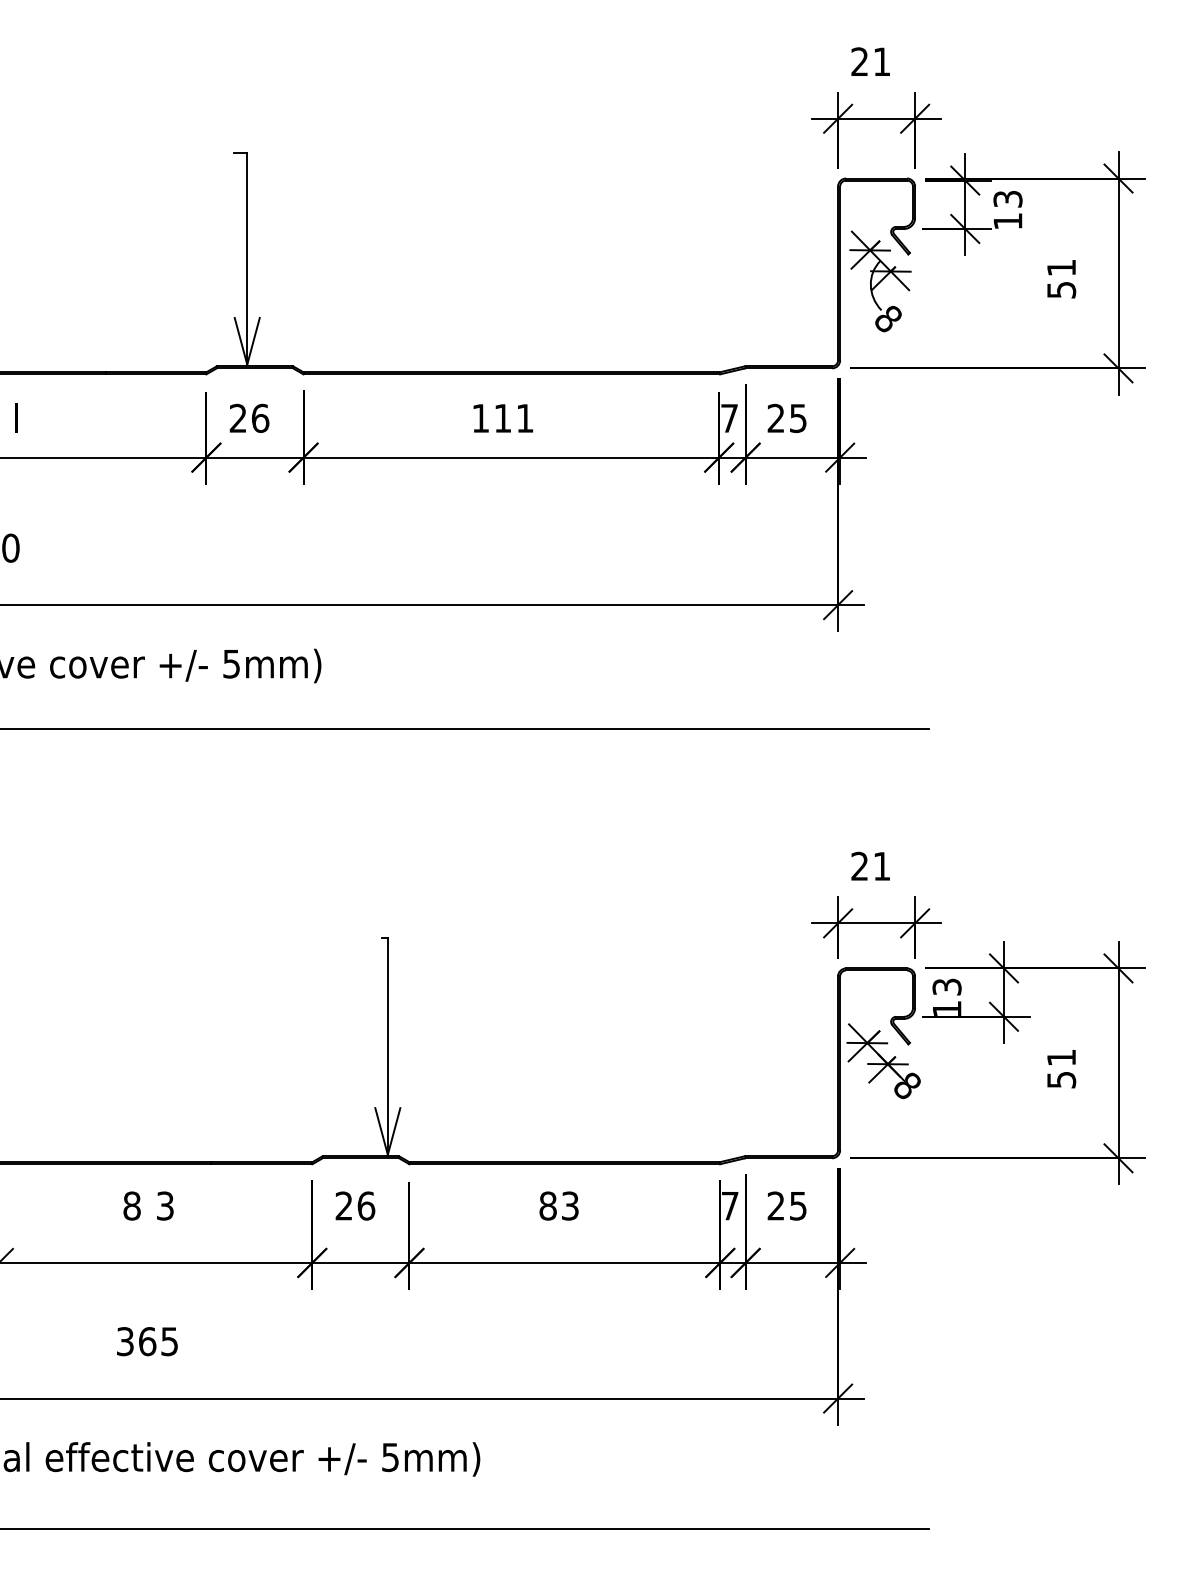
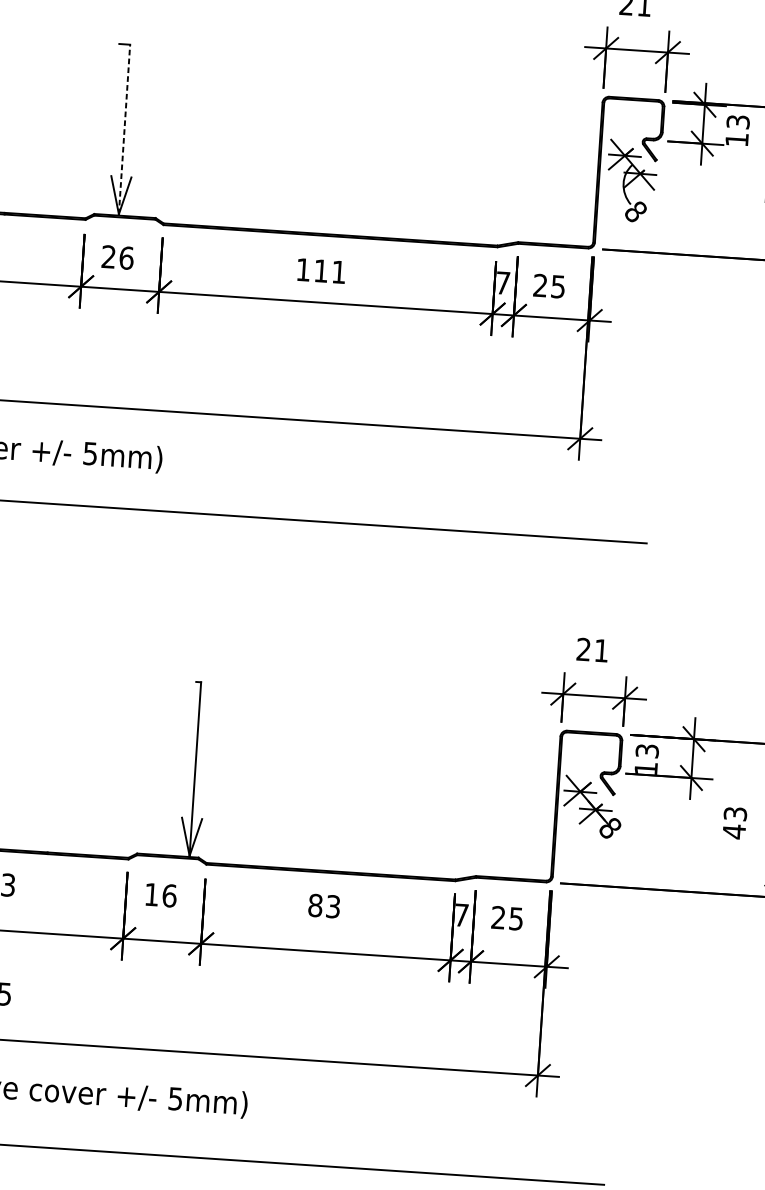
line: (247, 259) -> (124, 129), solid -> dashed
text: (1061, 1069) -> (734, 823), 51 -> 43
text: (343, 1205) -> (151, 894), 26 -> 16

